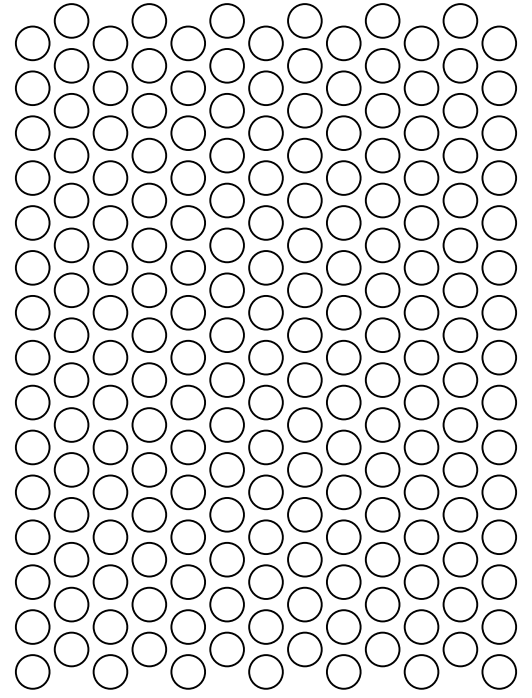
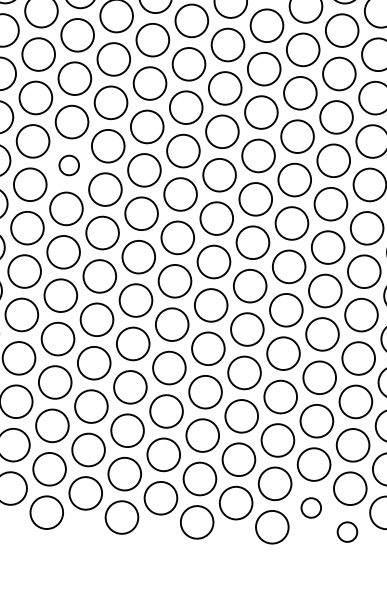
circle: (110, 312) -> (69, 165), size x0.6
circle: (382, 649) -> (311, 507), size x0.6
circle: (421, 671) -> (347, 531), size x0.6

